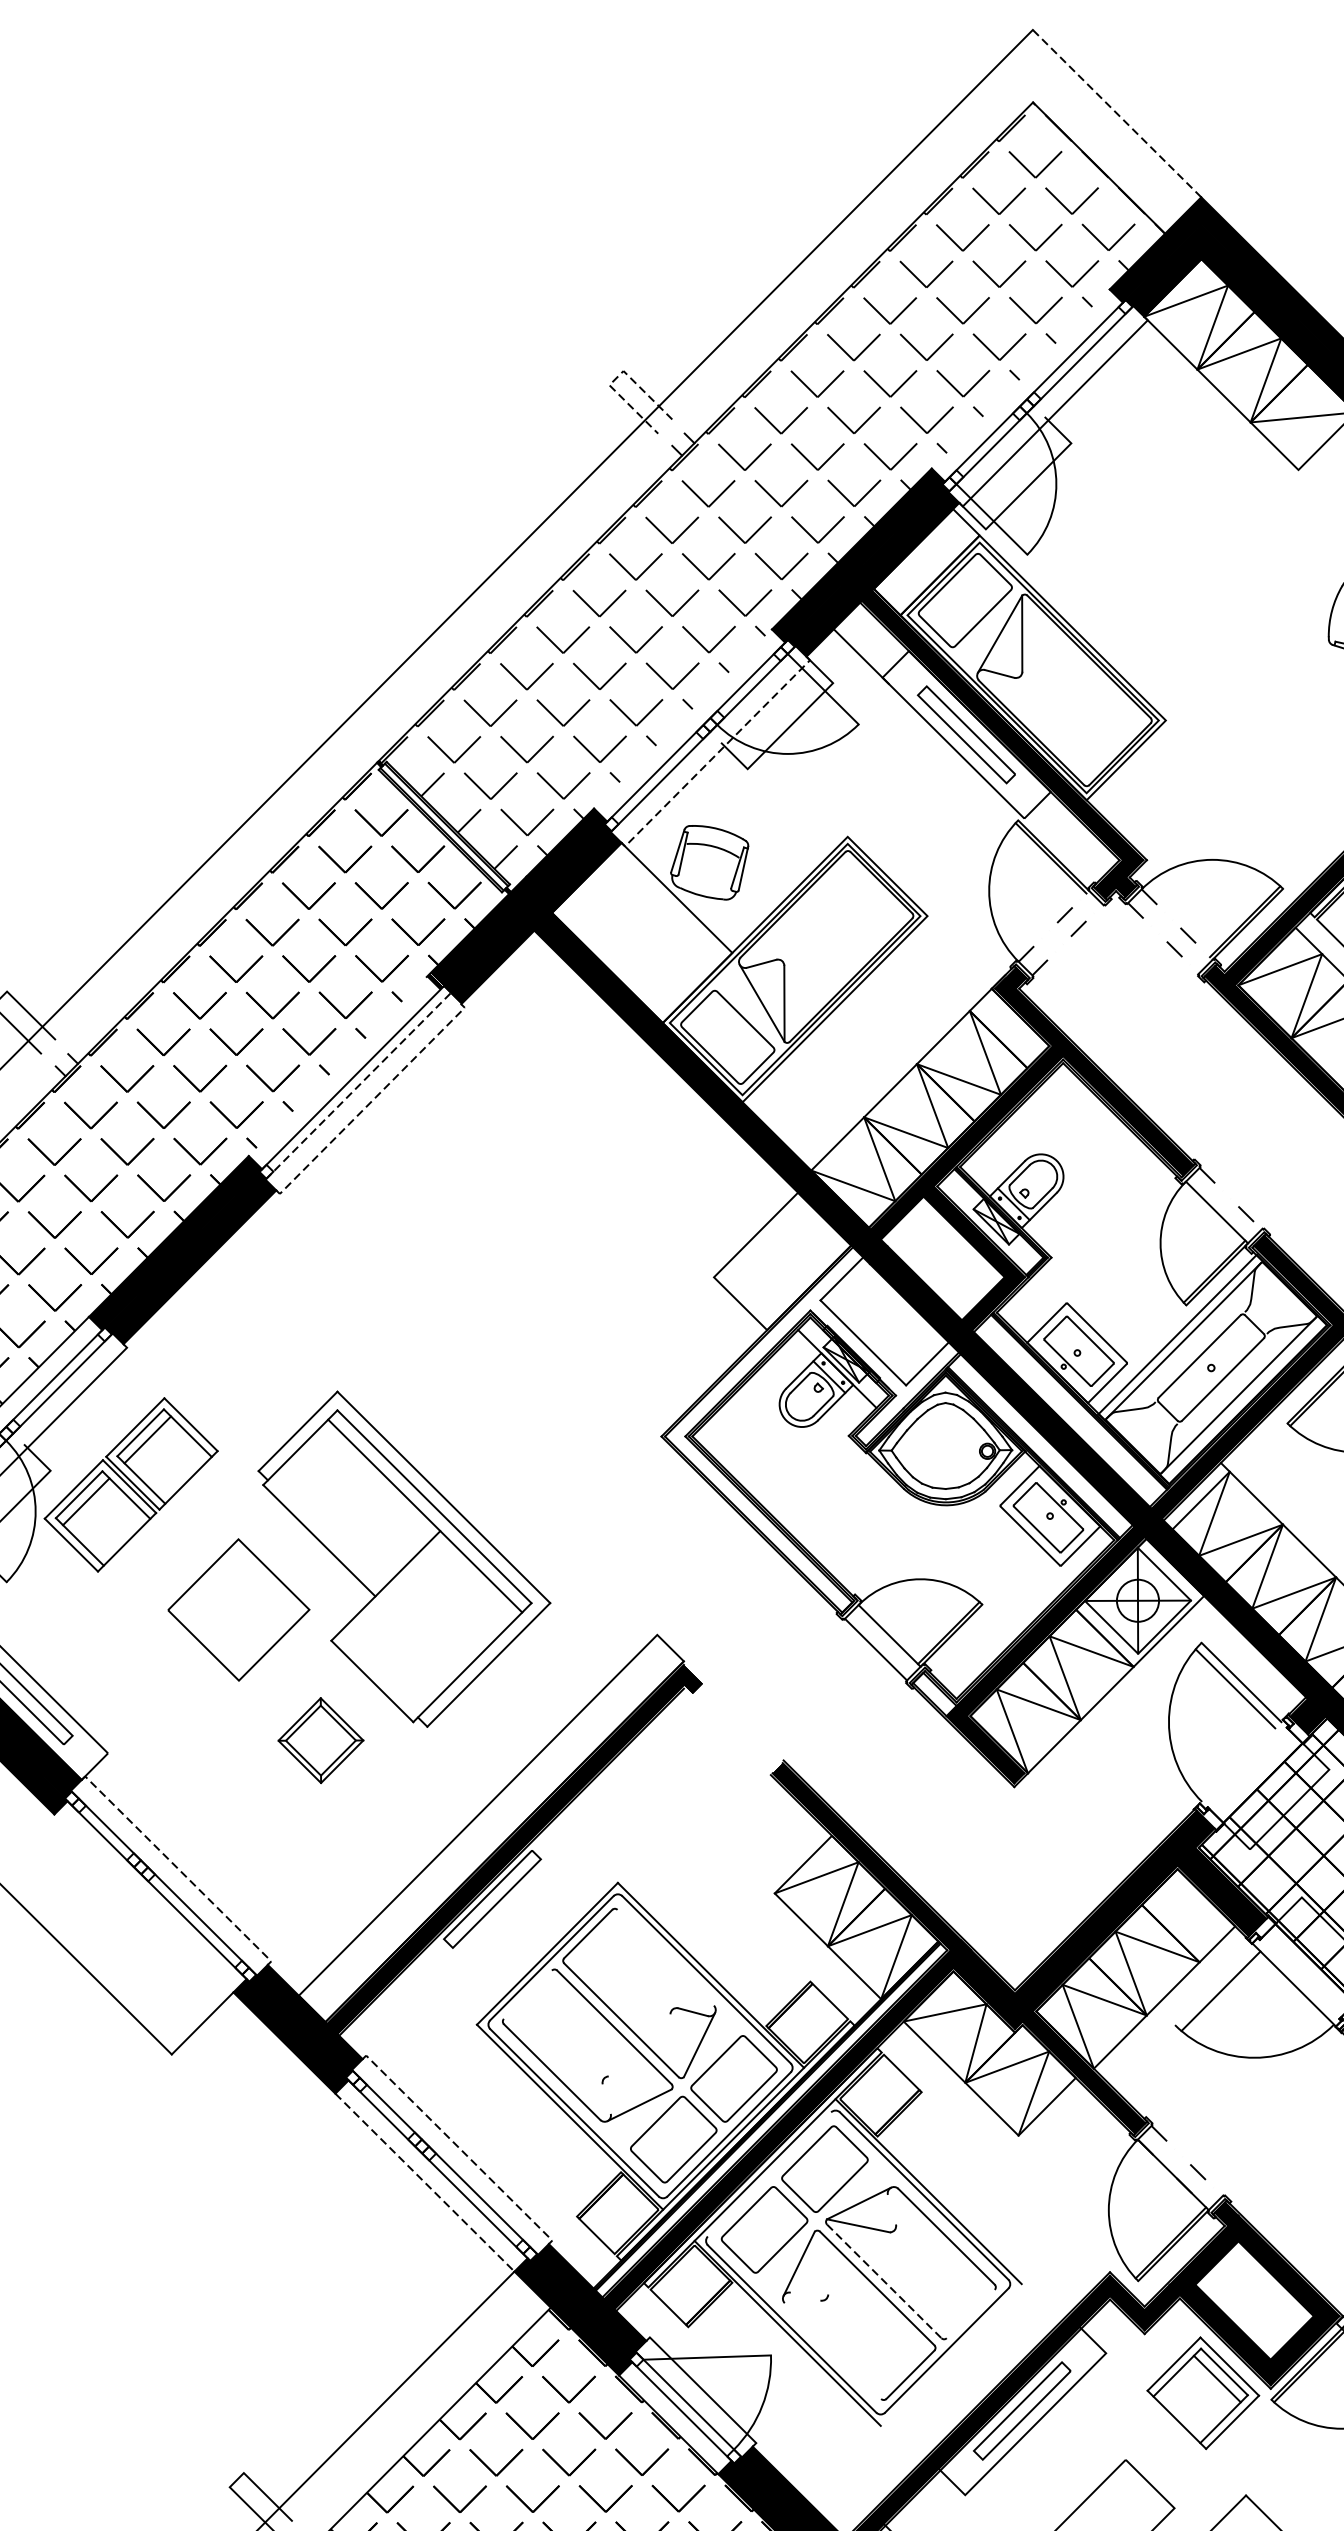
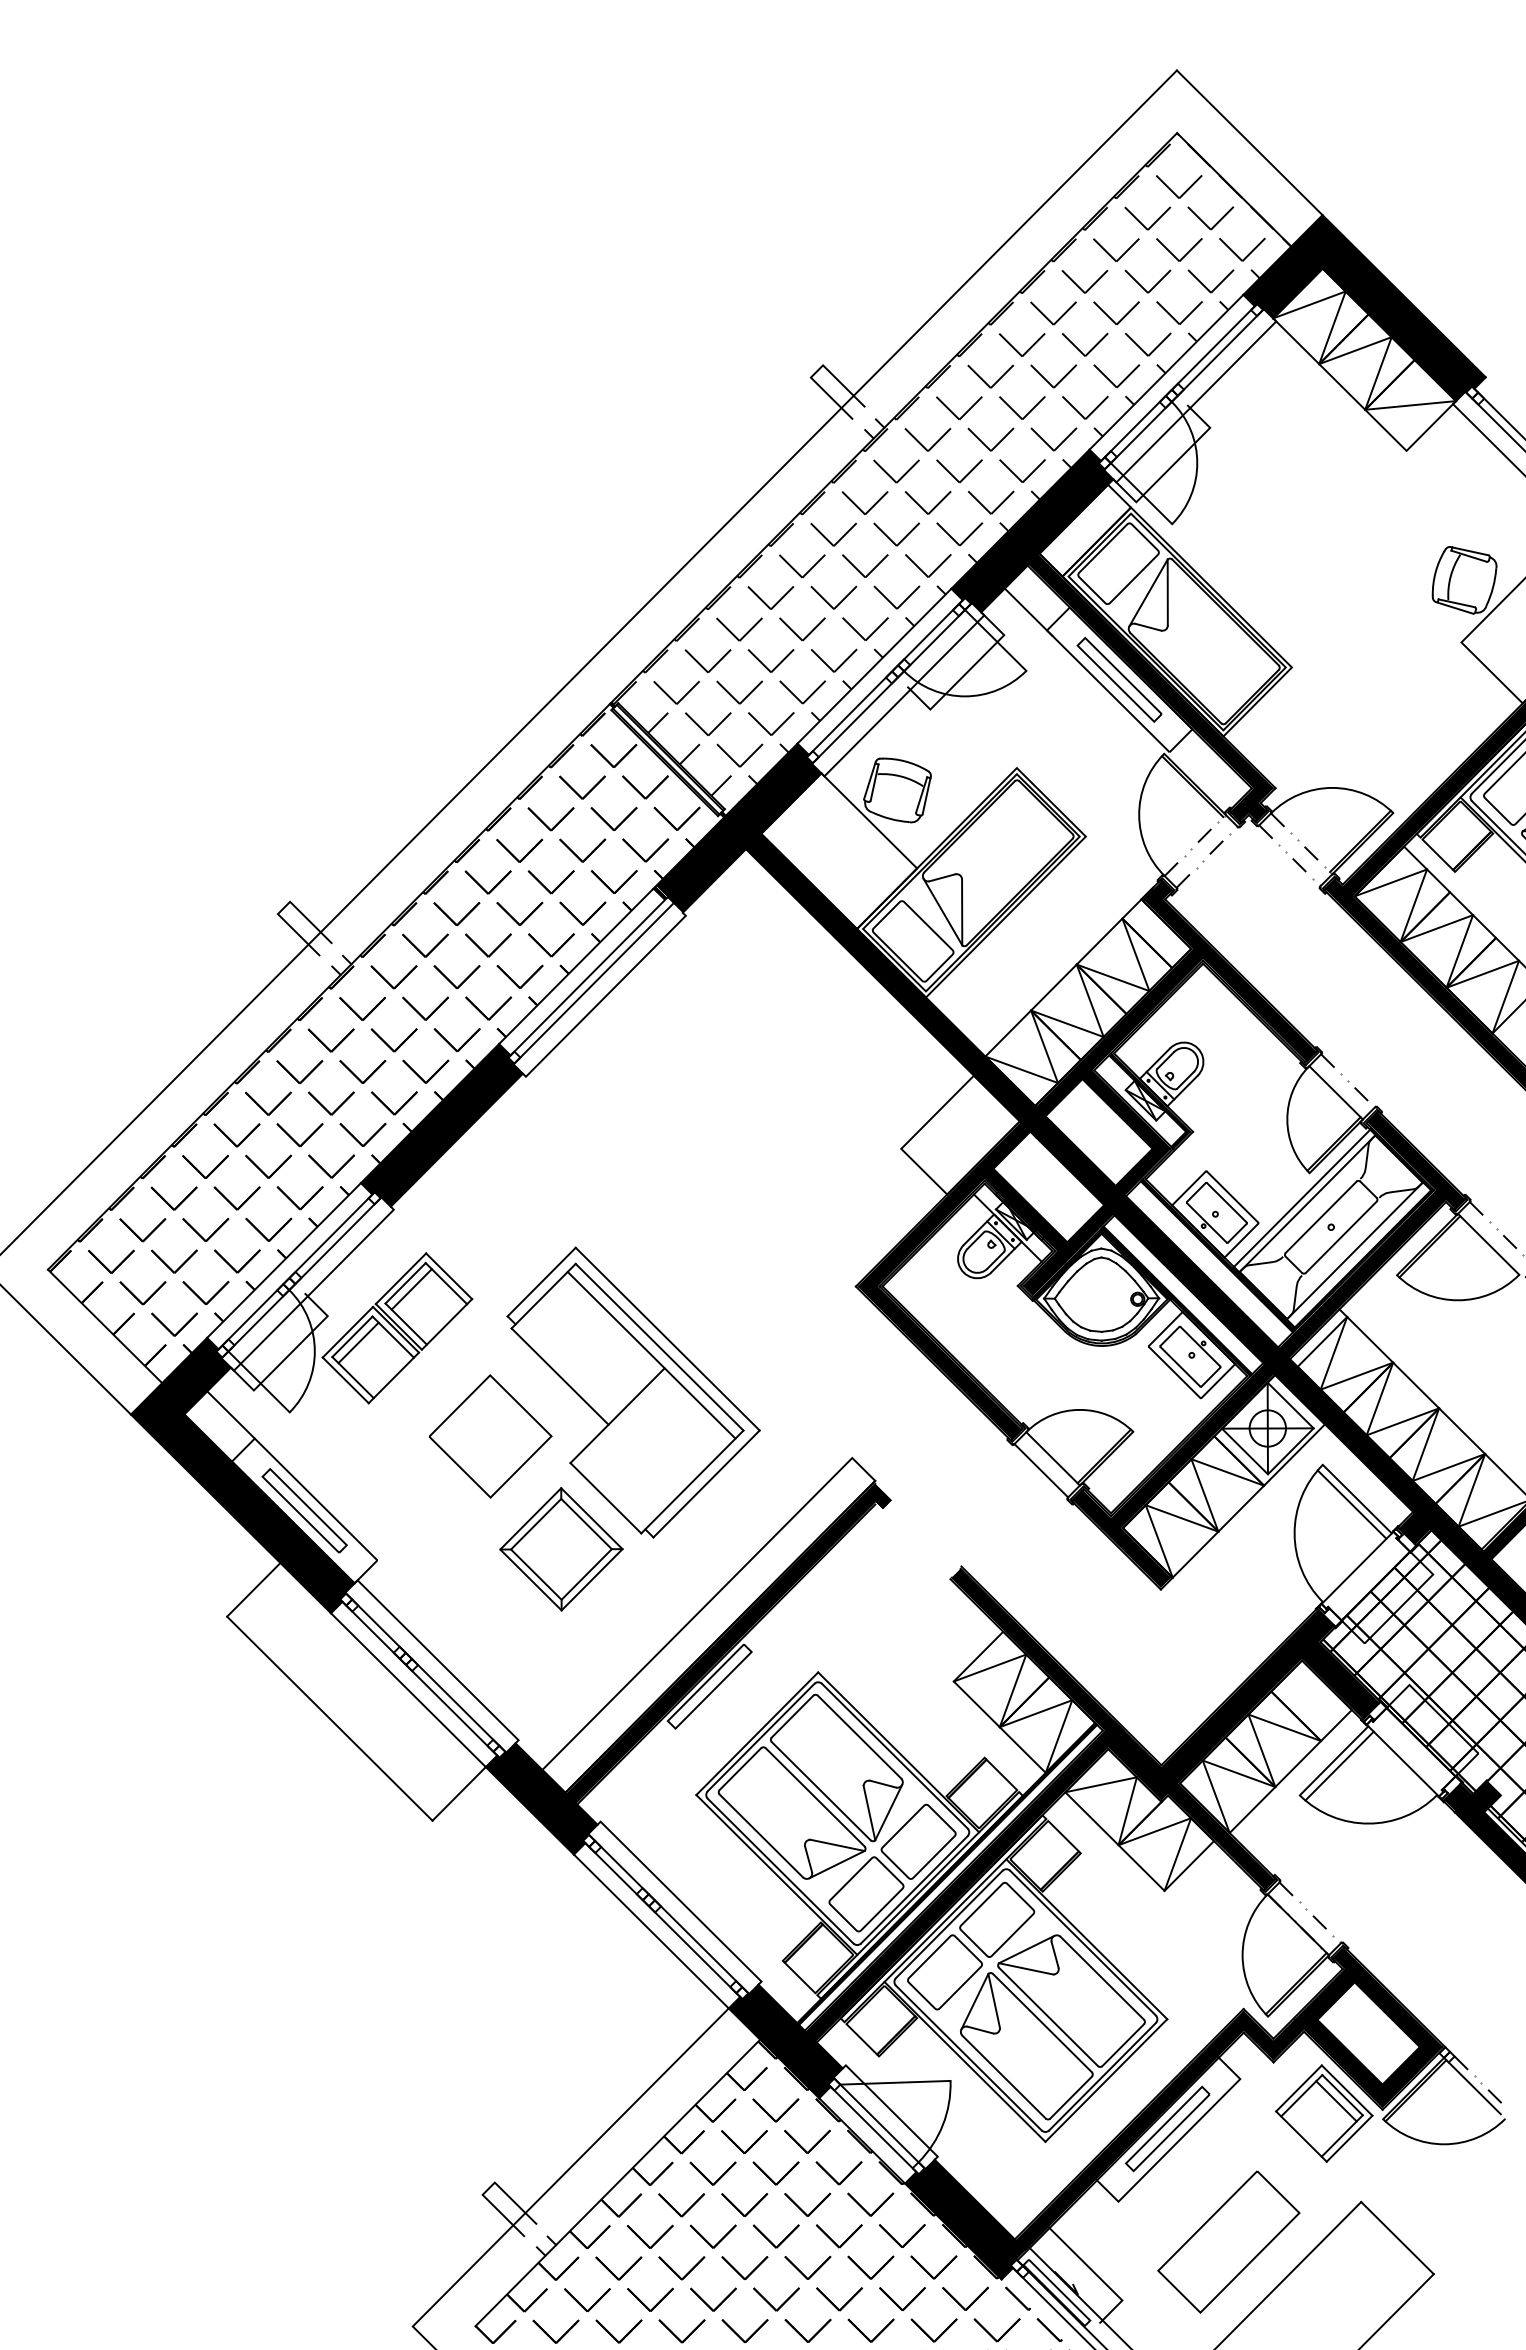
line: (1116, 113) -> (1249, 142), dashed -> solid
line: (615, 378) -> (816, 371), dashed -> solid
line: (1020, 378) -> (1166, 371), added
line: (683, 718) -> (874, 665), added
line: (717, 754) -> (904, 696), dashed -> solid
line: (337, 1066) -> (575, 966), added
line: (358, 1086) -> (593, 983), dashed -> solid
line: (373, 1099) -> (606, 995), dashed -> solid
fill: (811, 1429) -> (985, 1280), added
fill: (935, 1694) -> (1092, 1509), added
part: (320, 1740) -> (561, 1549), size x1.67
line: (1241, 1761) -> (1357, 1567), added
line: (178, 1869) -> (438, 1660), dashed -> solid
line: (144, 1903) -> (408, 1690), added
line: (665, 1957) -> (859, 1736), added
line: (1213, 1984) -> (1333, 1760), added
line: (528, 1995) -> (740, 1769), added
line: (677, 2046) -> (869, 1813), added
line: (640, 2083) -> (837, 1845), added
line: (606, 2099) -> (808, 1859), added
line: (459, 2149) -> (681, 1902), dashed -> solid
line: (768, 2174) -> (948, 1924), added
line: (425, 2182) -> (651, 1931), dashed -> solid
line: (891, 2209) -> (1054, 1954), added
line: (821, 2262) -> (994, 2000), added
line: (884, 2280) -> (1048, 2016), dashed -> solid
line: (805, 2295) -> (980, 2029), added
line: (971, 2314) -> (1123, 2045), added
line: (832, 2350) -> (1003, 2076), added
line: (951, 2354) -> (1106, 2080), added

